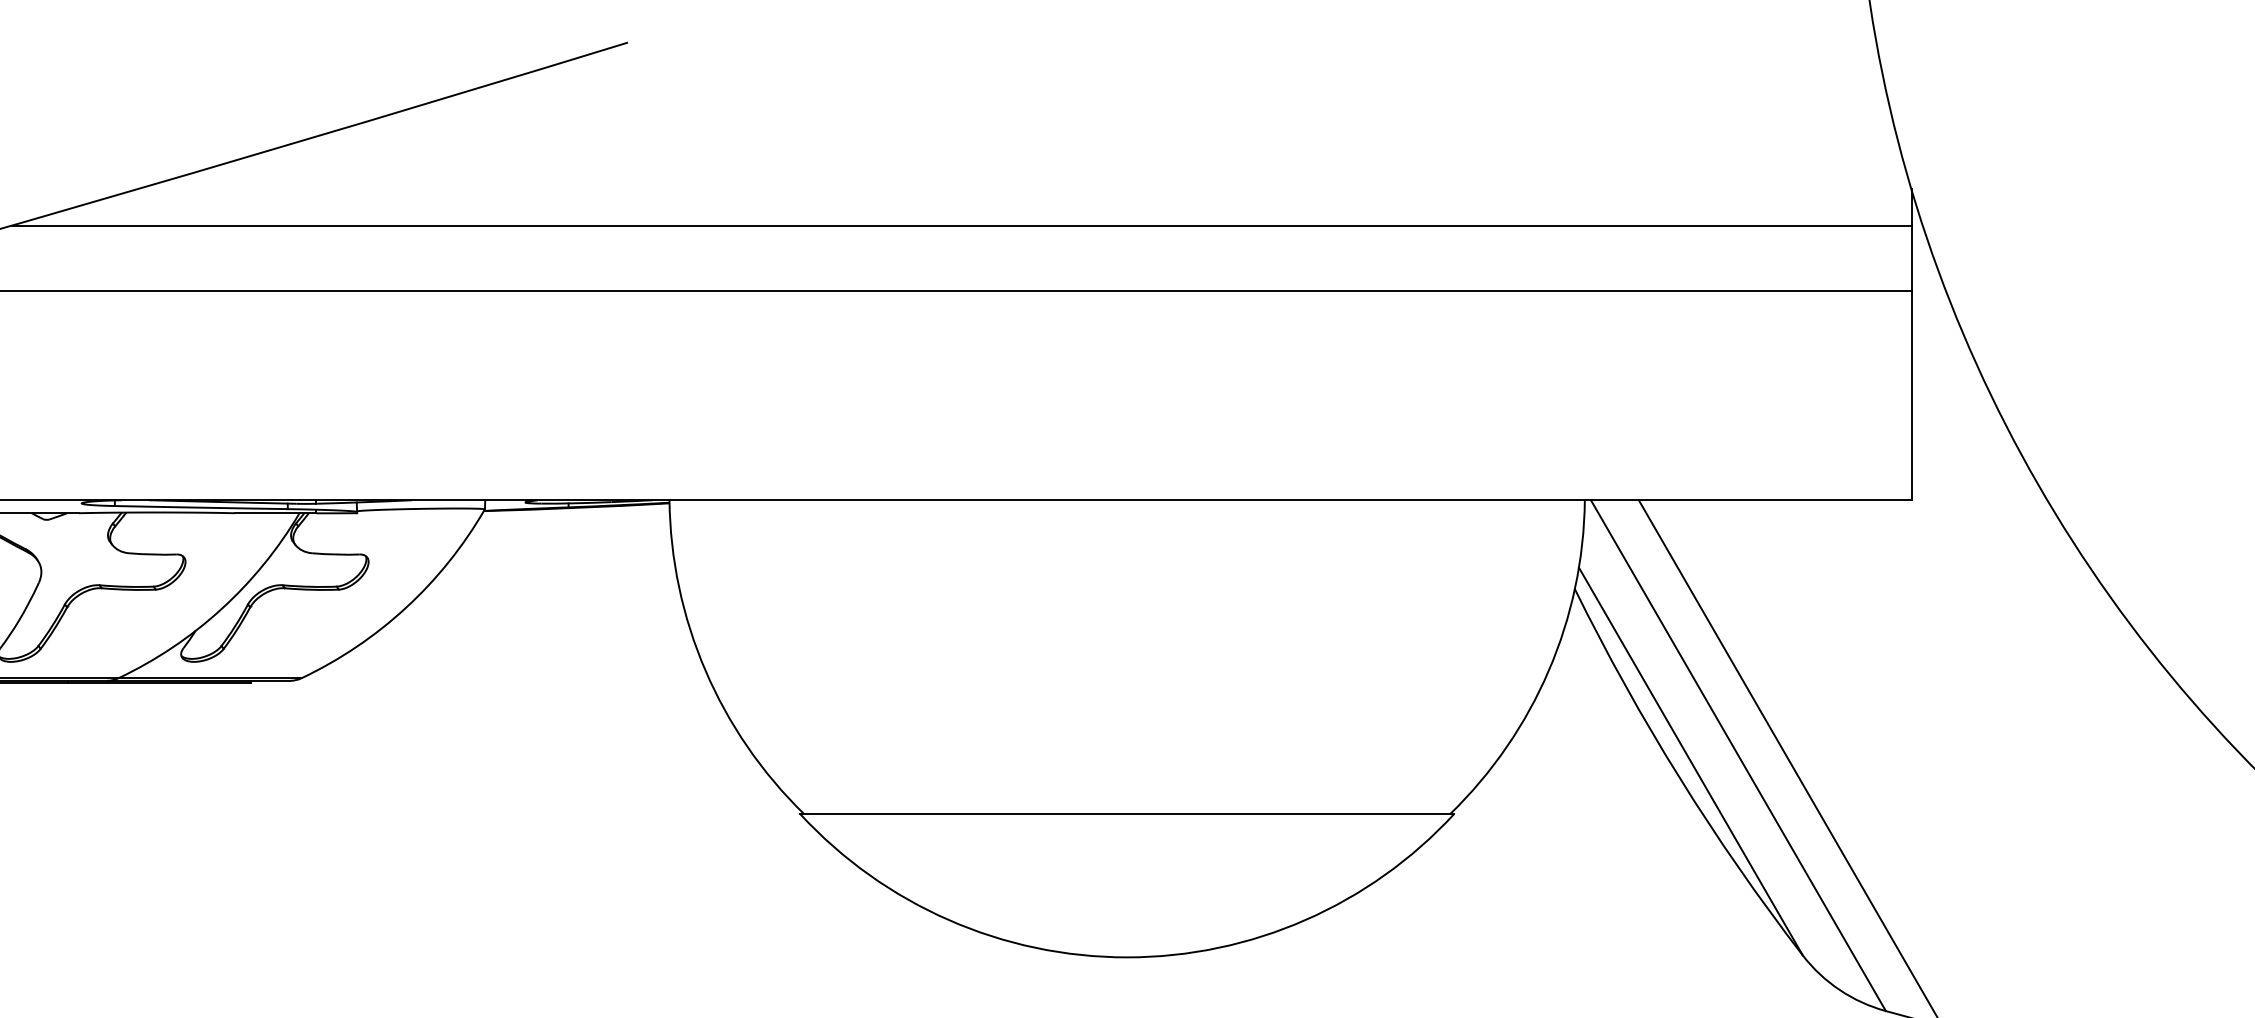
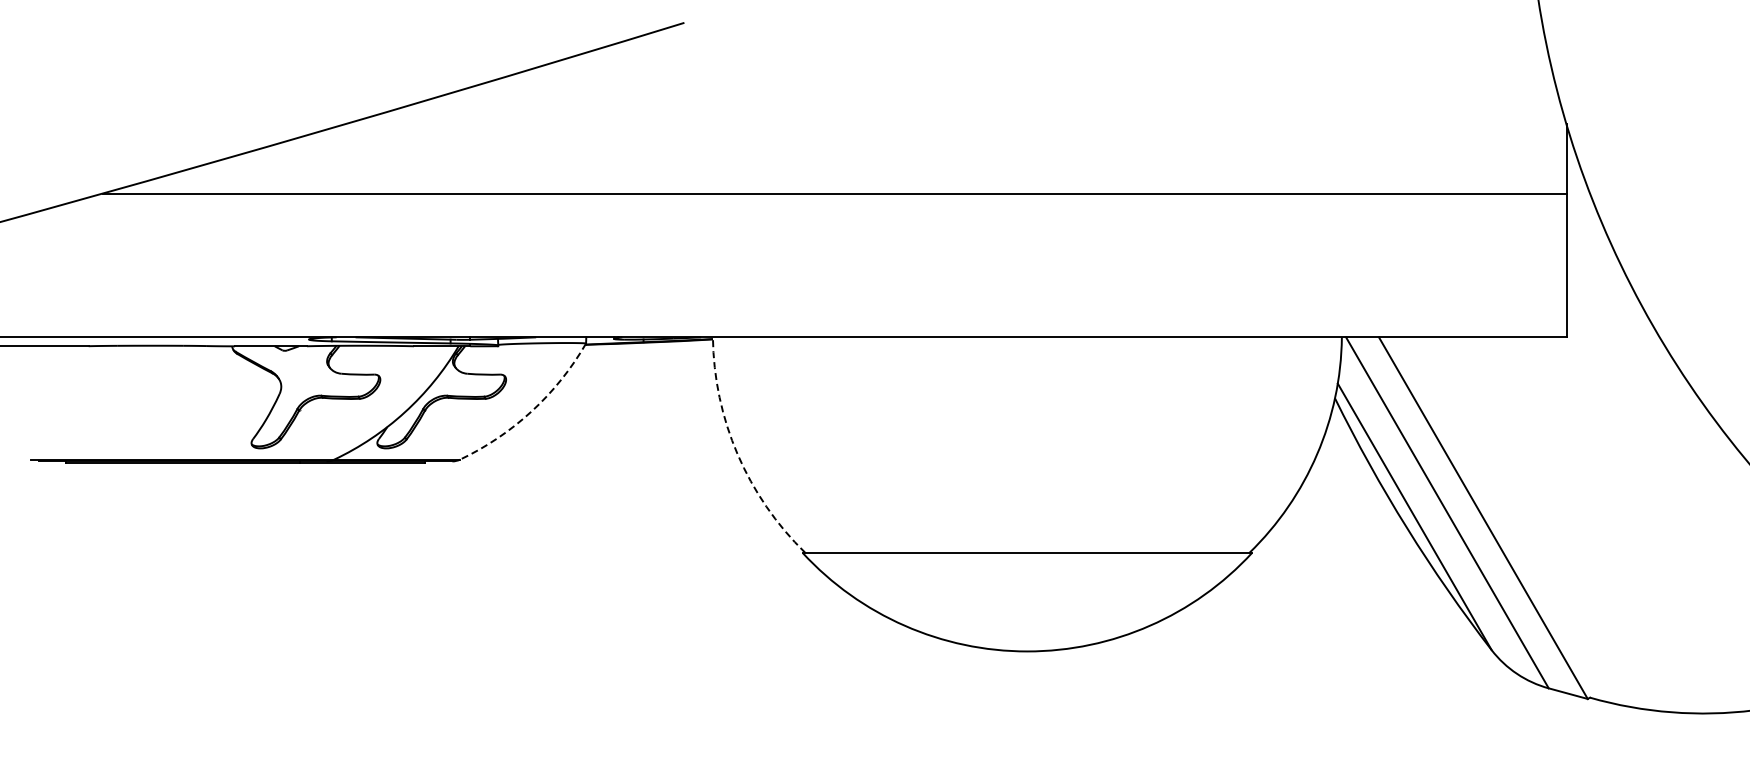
line: (961, 225) -> (913, 148), removed
arc: (405, 608) -> (531, 411), solid -> dashed
arc: (705, 670) -> (737, 454), solid -> dashed

